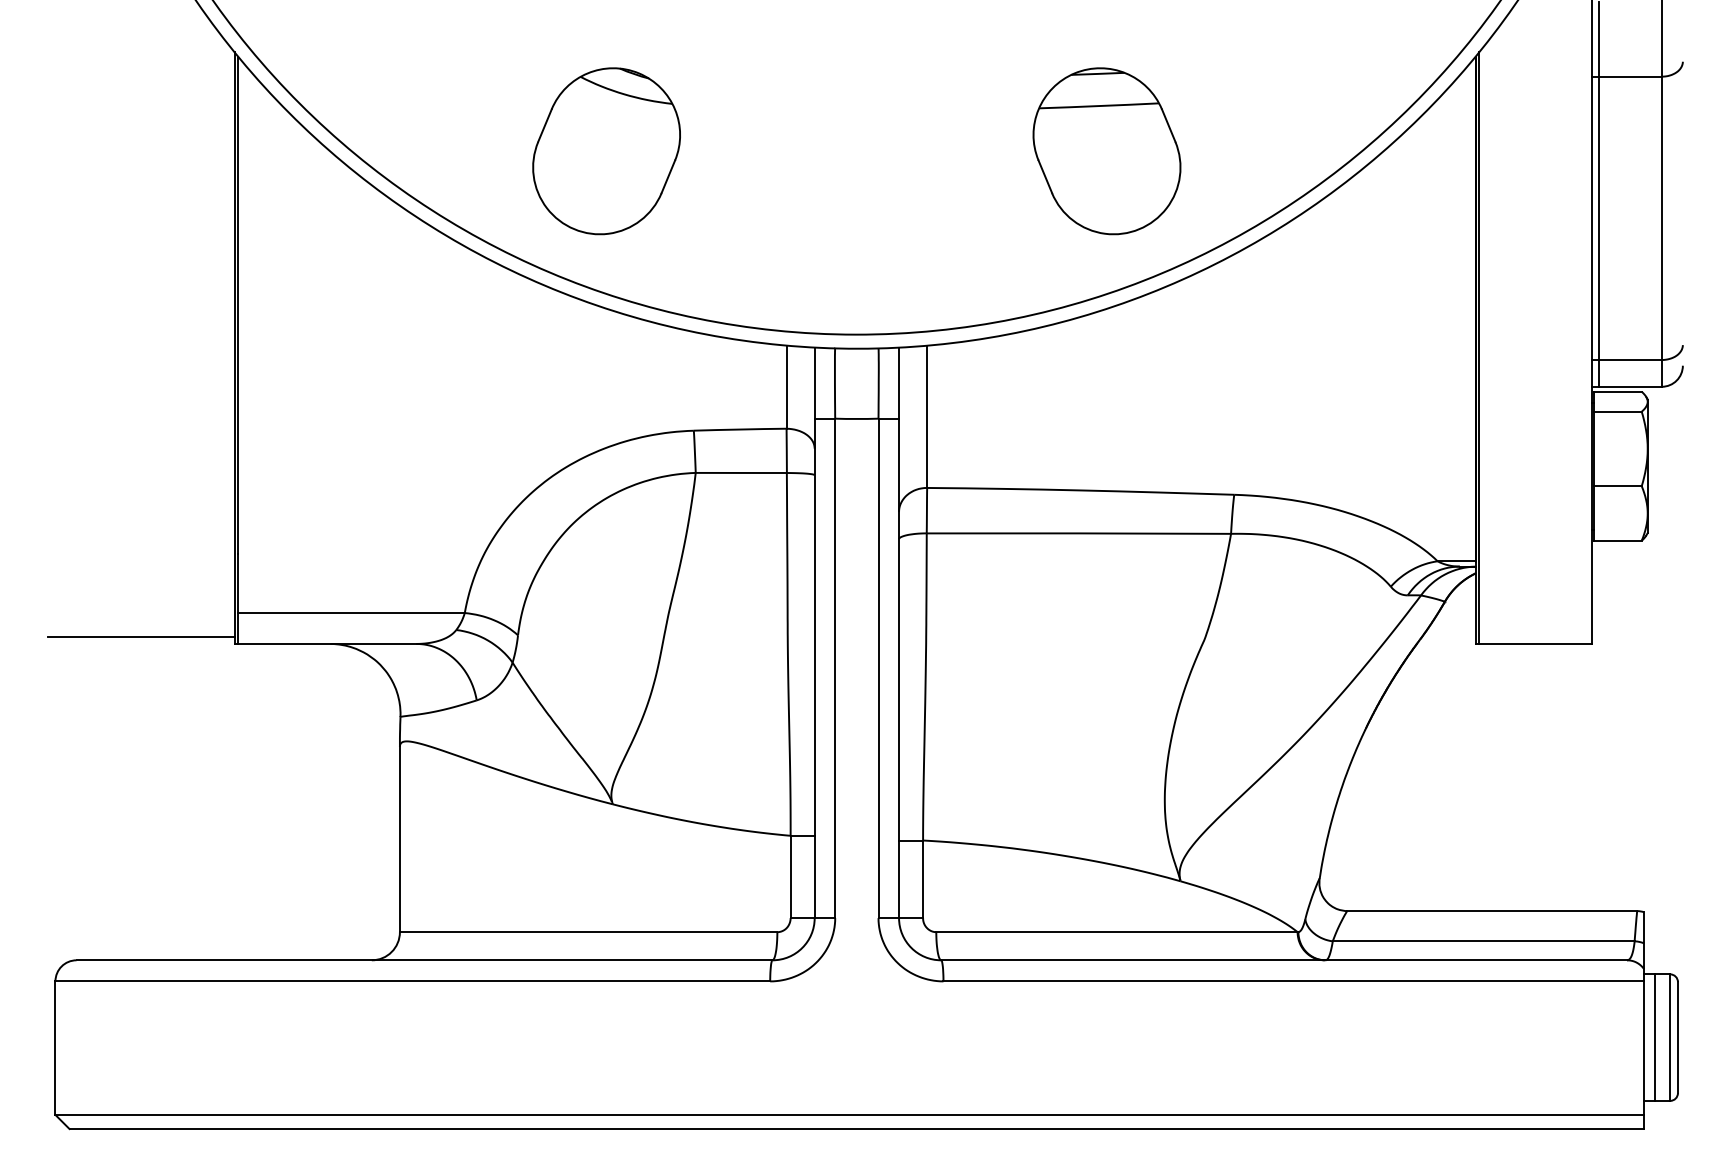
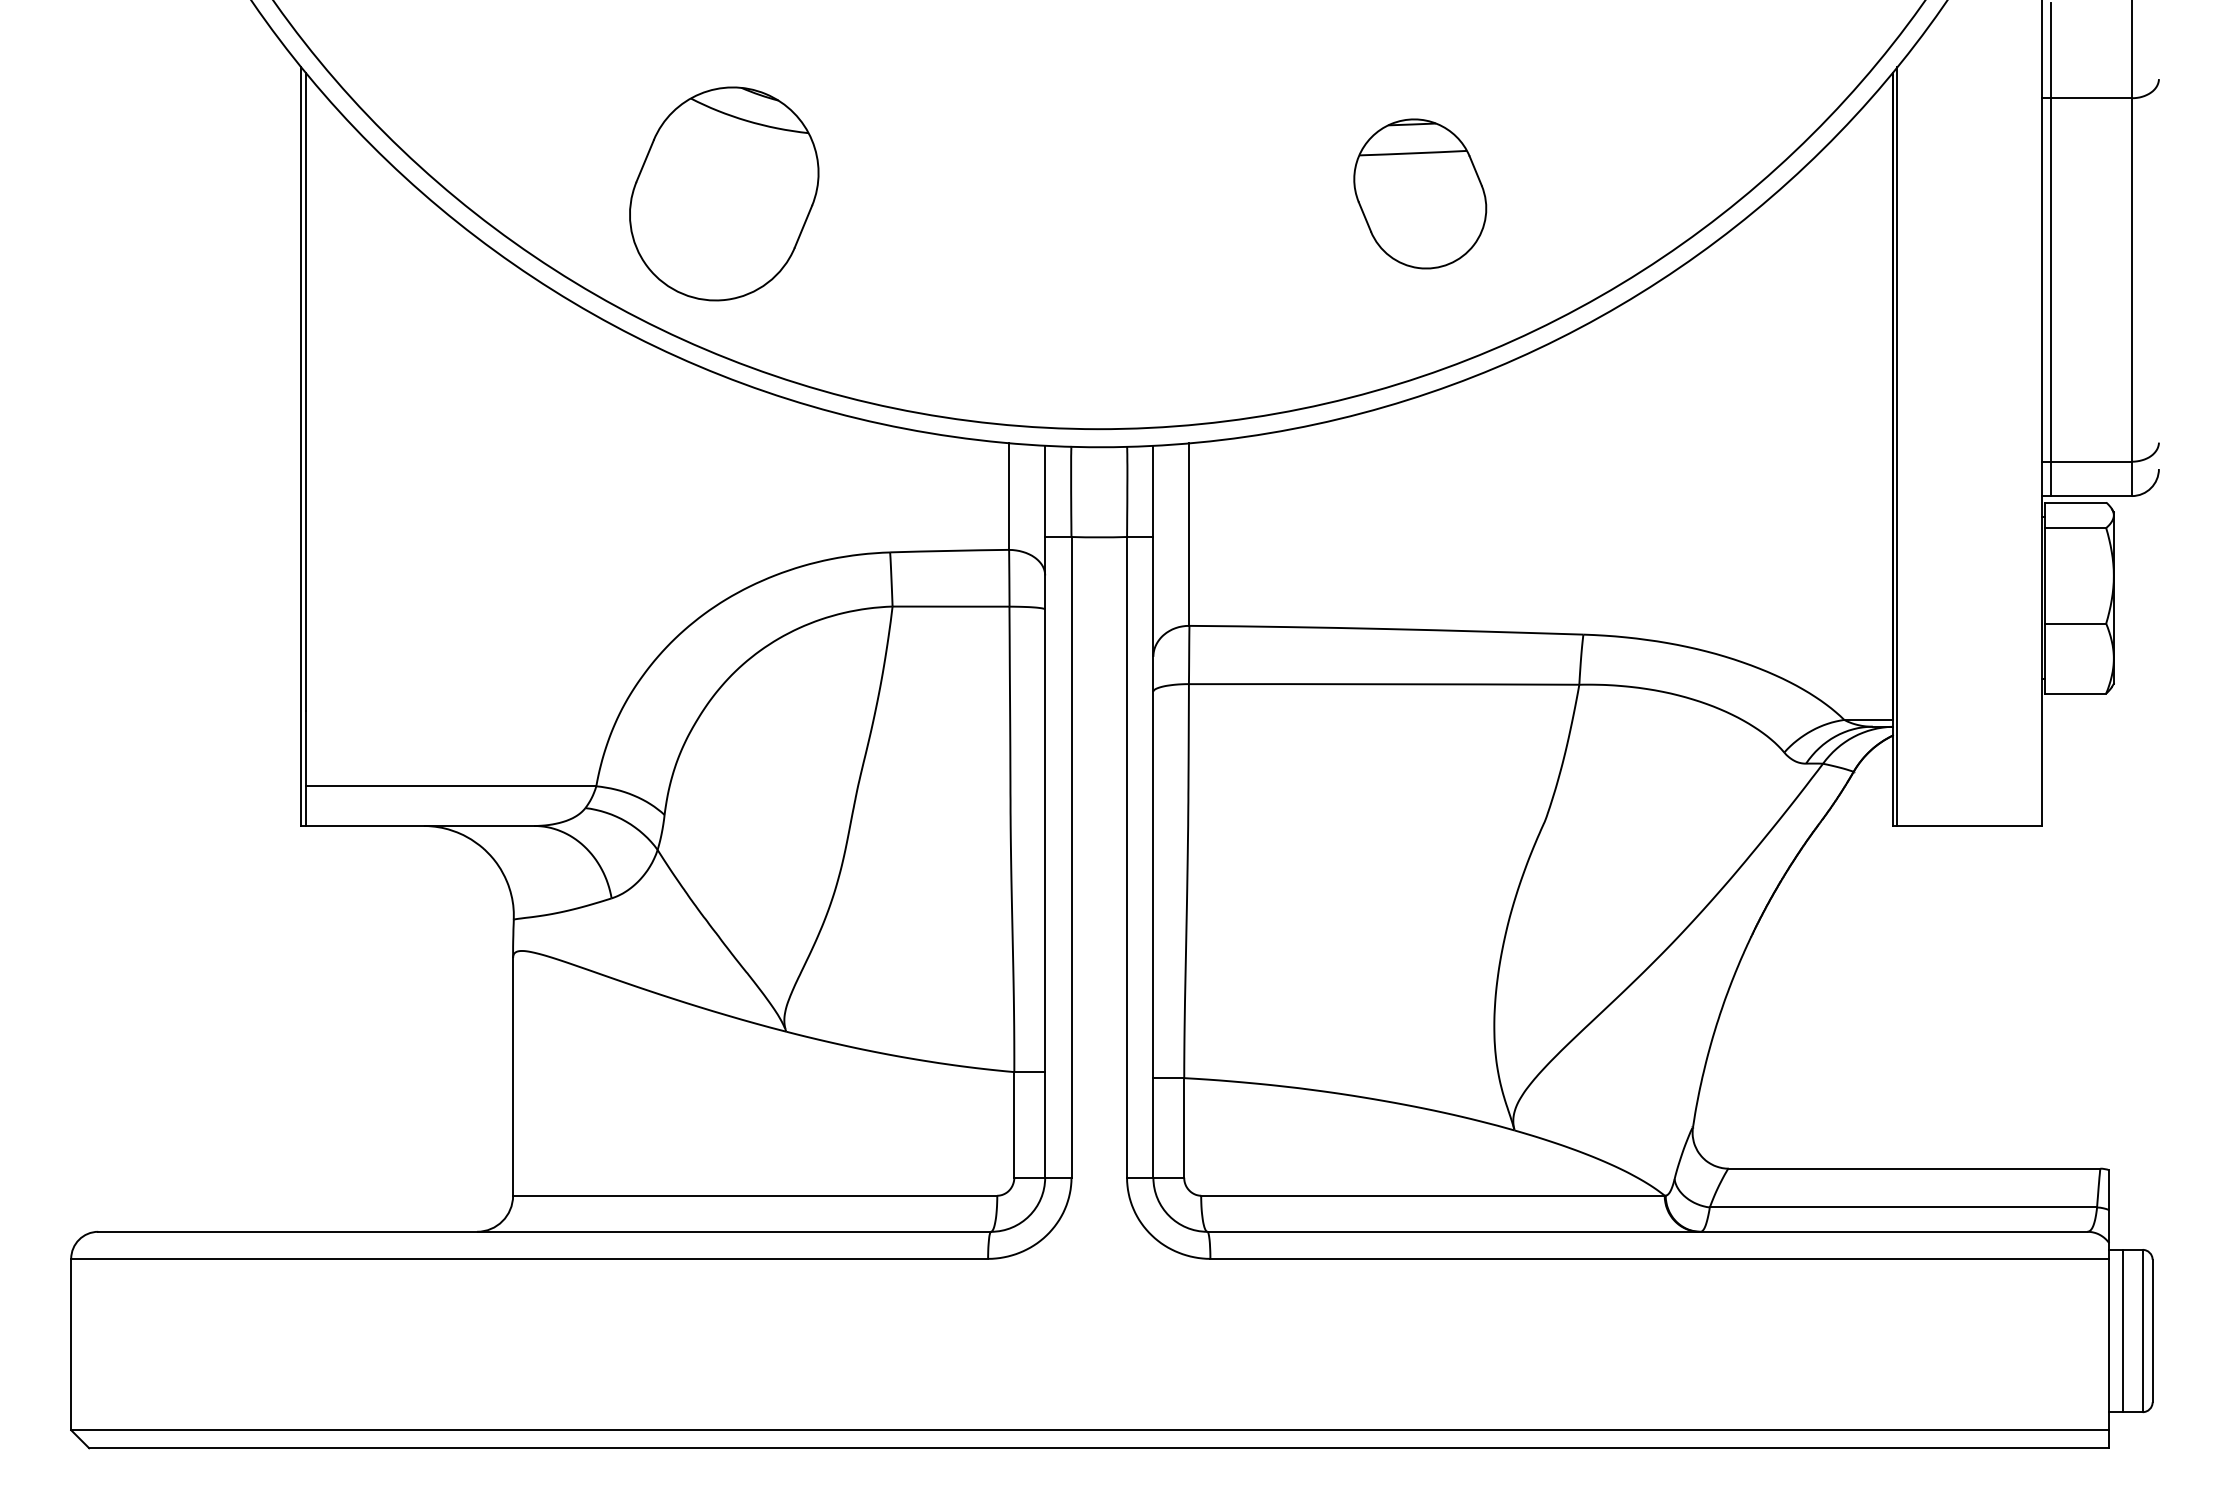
part: (606, 150) -> (724, 193), moved
part: (1107, 150) -> (1420, 193), size x0.7
line: (141, 636) -> (181, 816), removed

